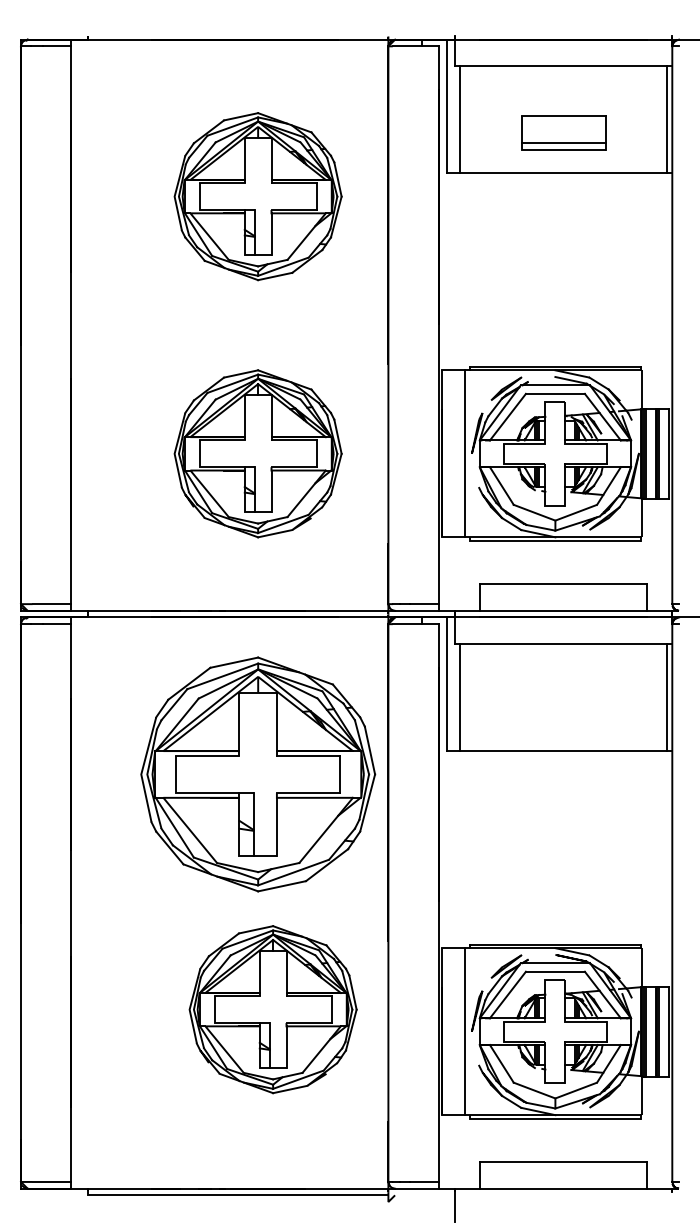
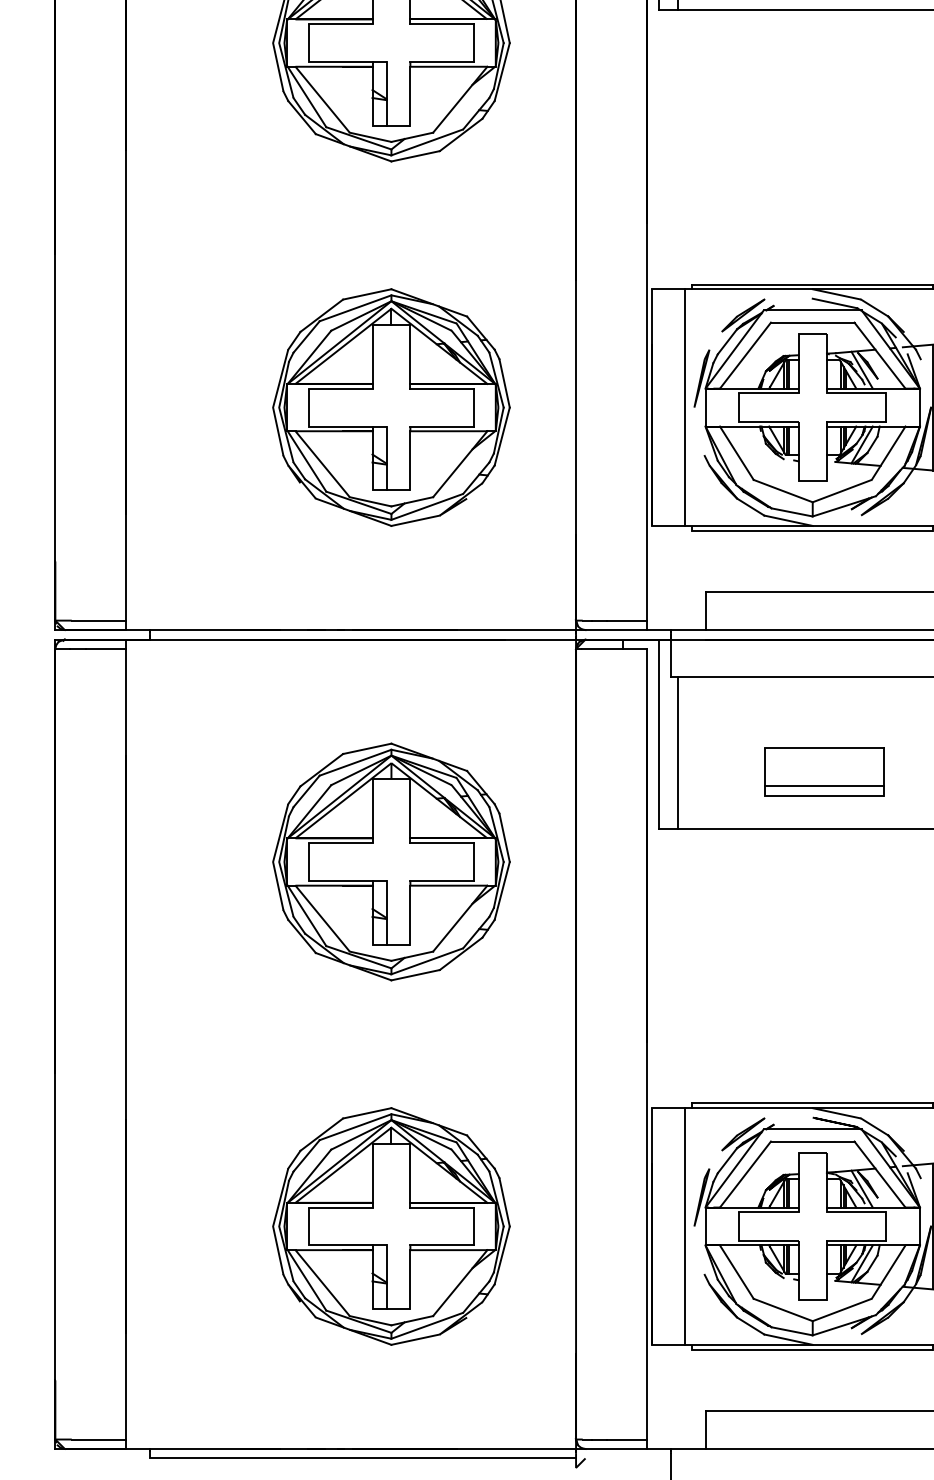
part: (563, 710) -> (824, 771), added
part: (257, 774) -> (390, 862), size x0.71
part: (272, 1009) -> (390, 1226), moved

